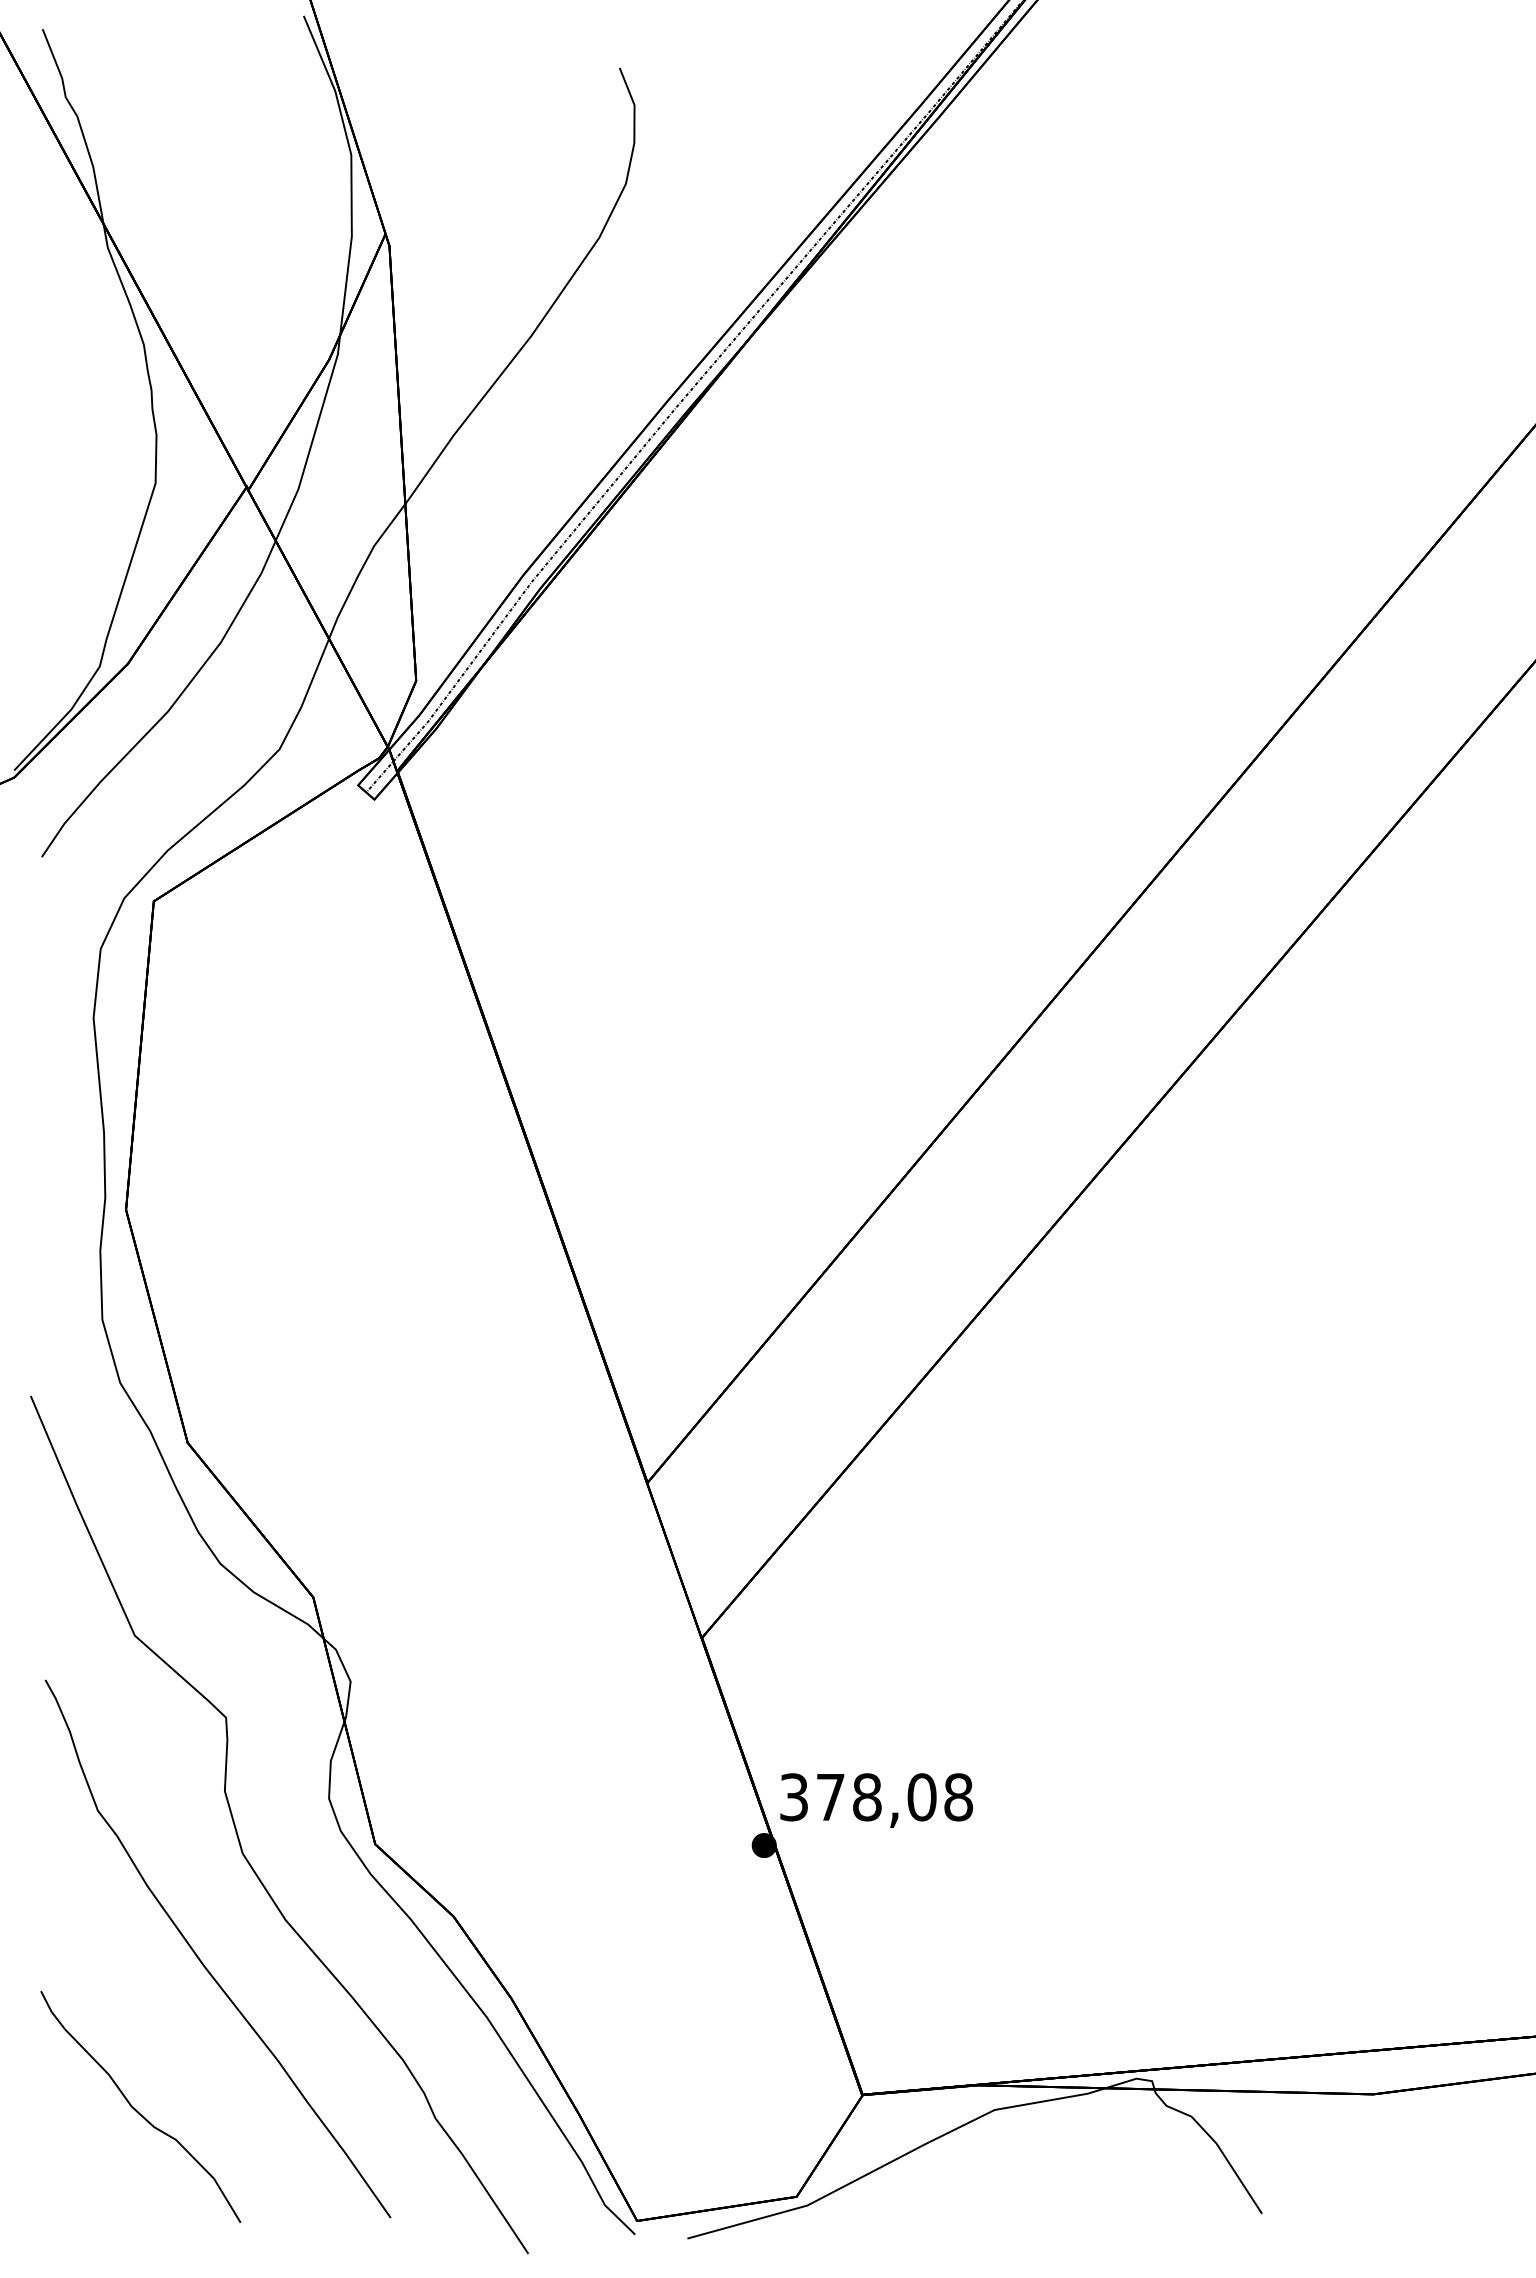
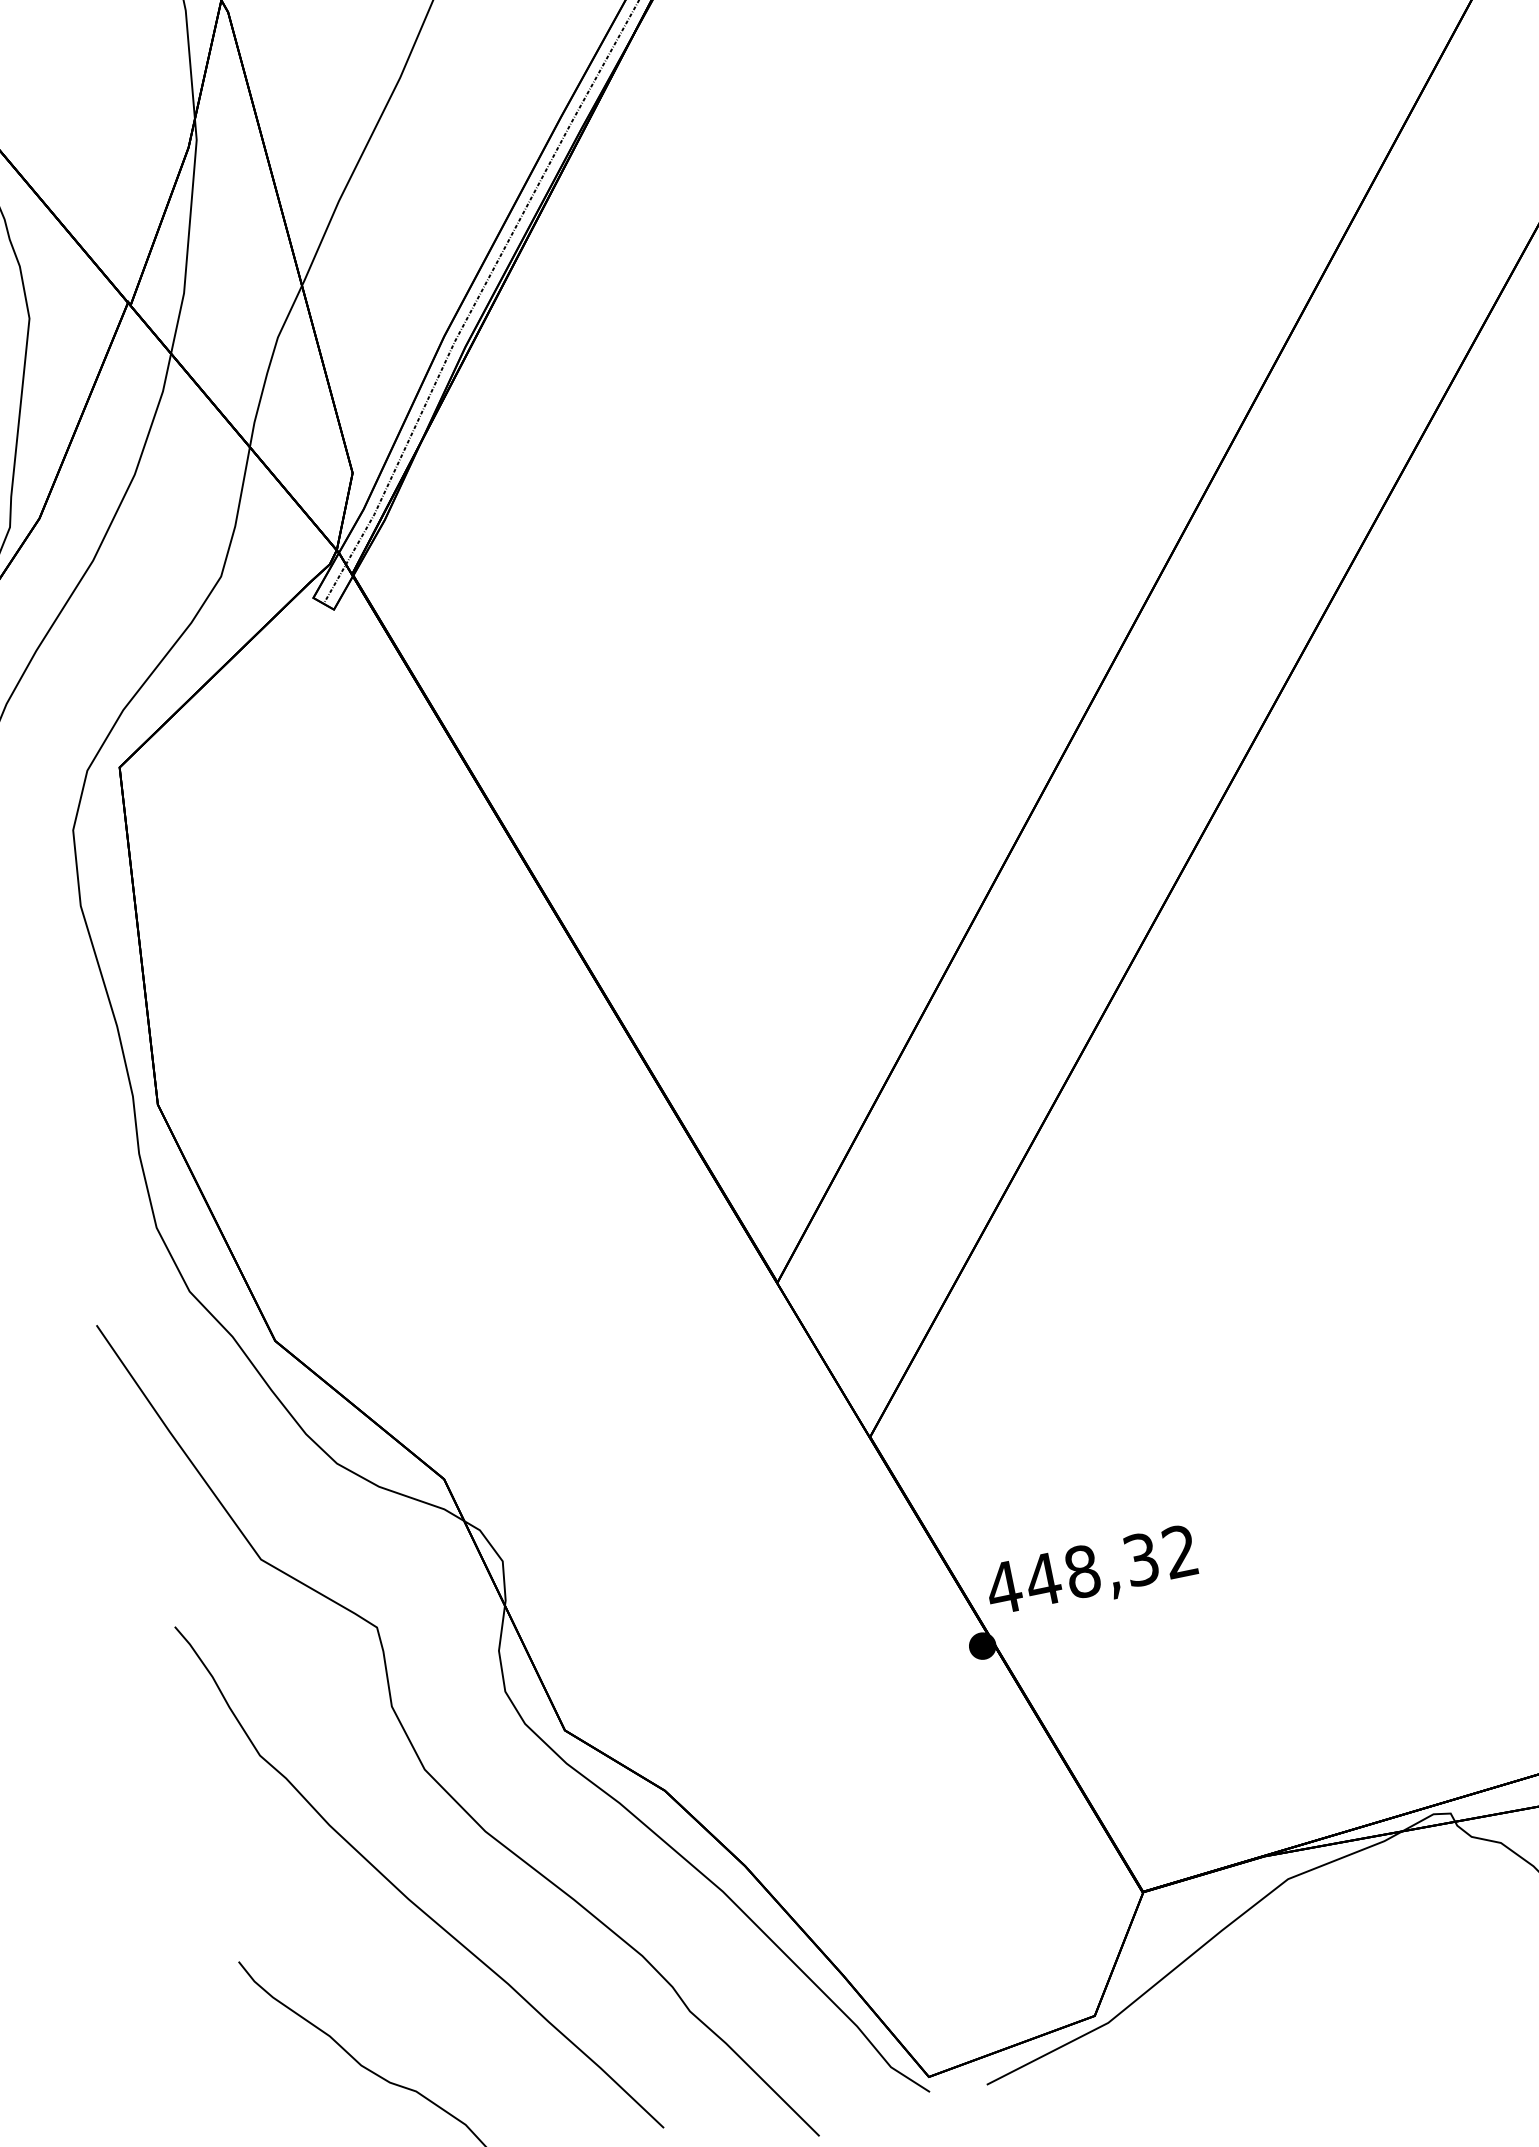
text: (875, 1797) -> (1091, 1570), 378,08 -> 448,32

